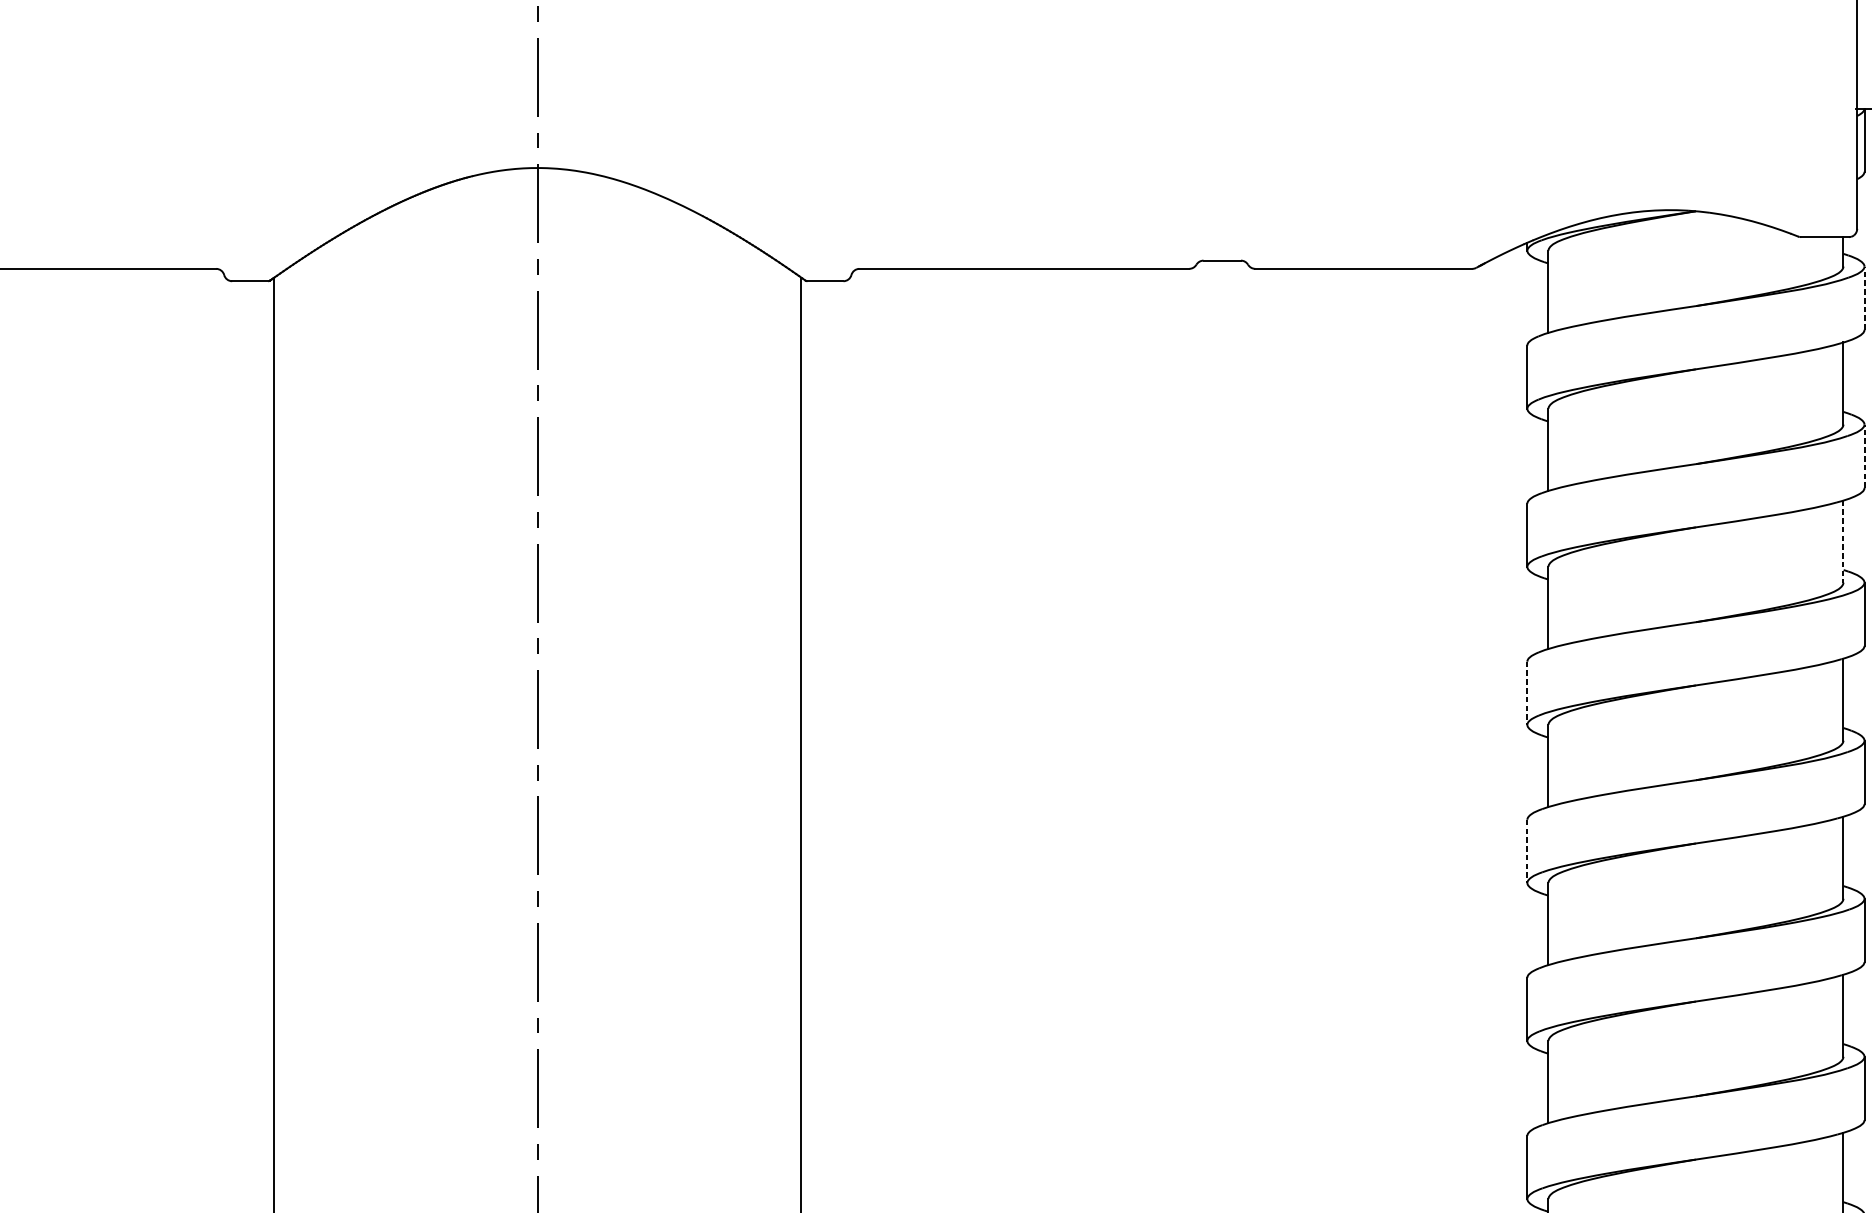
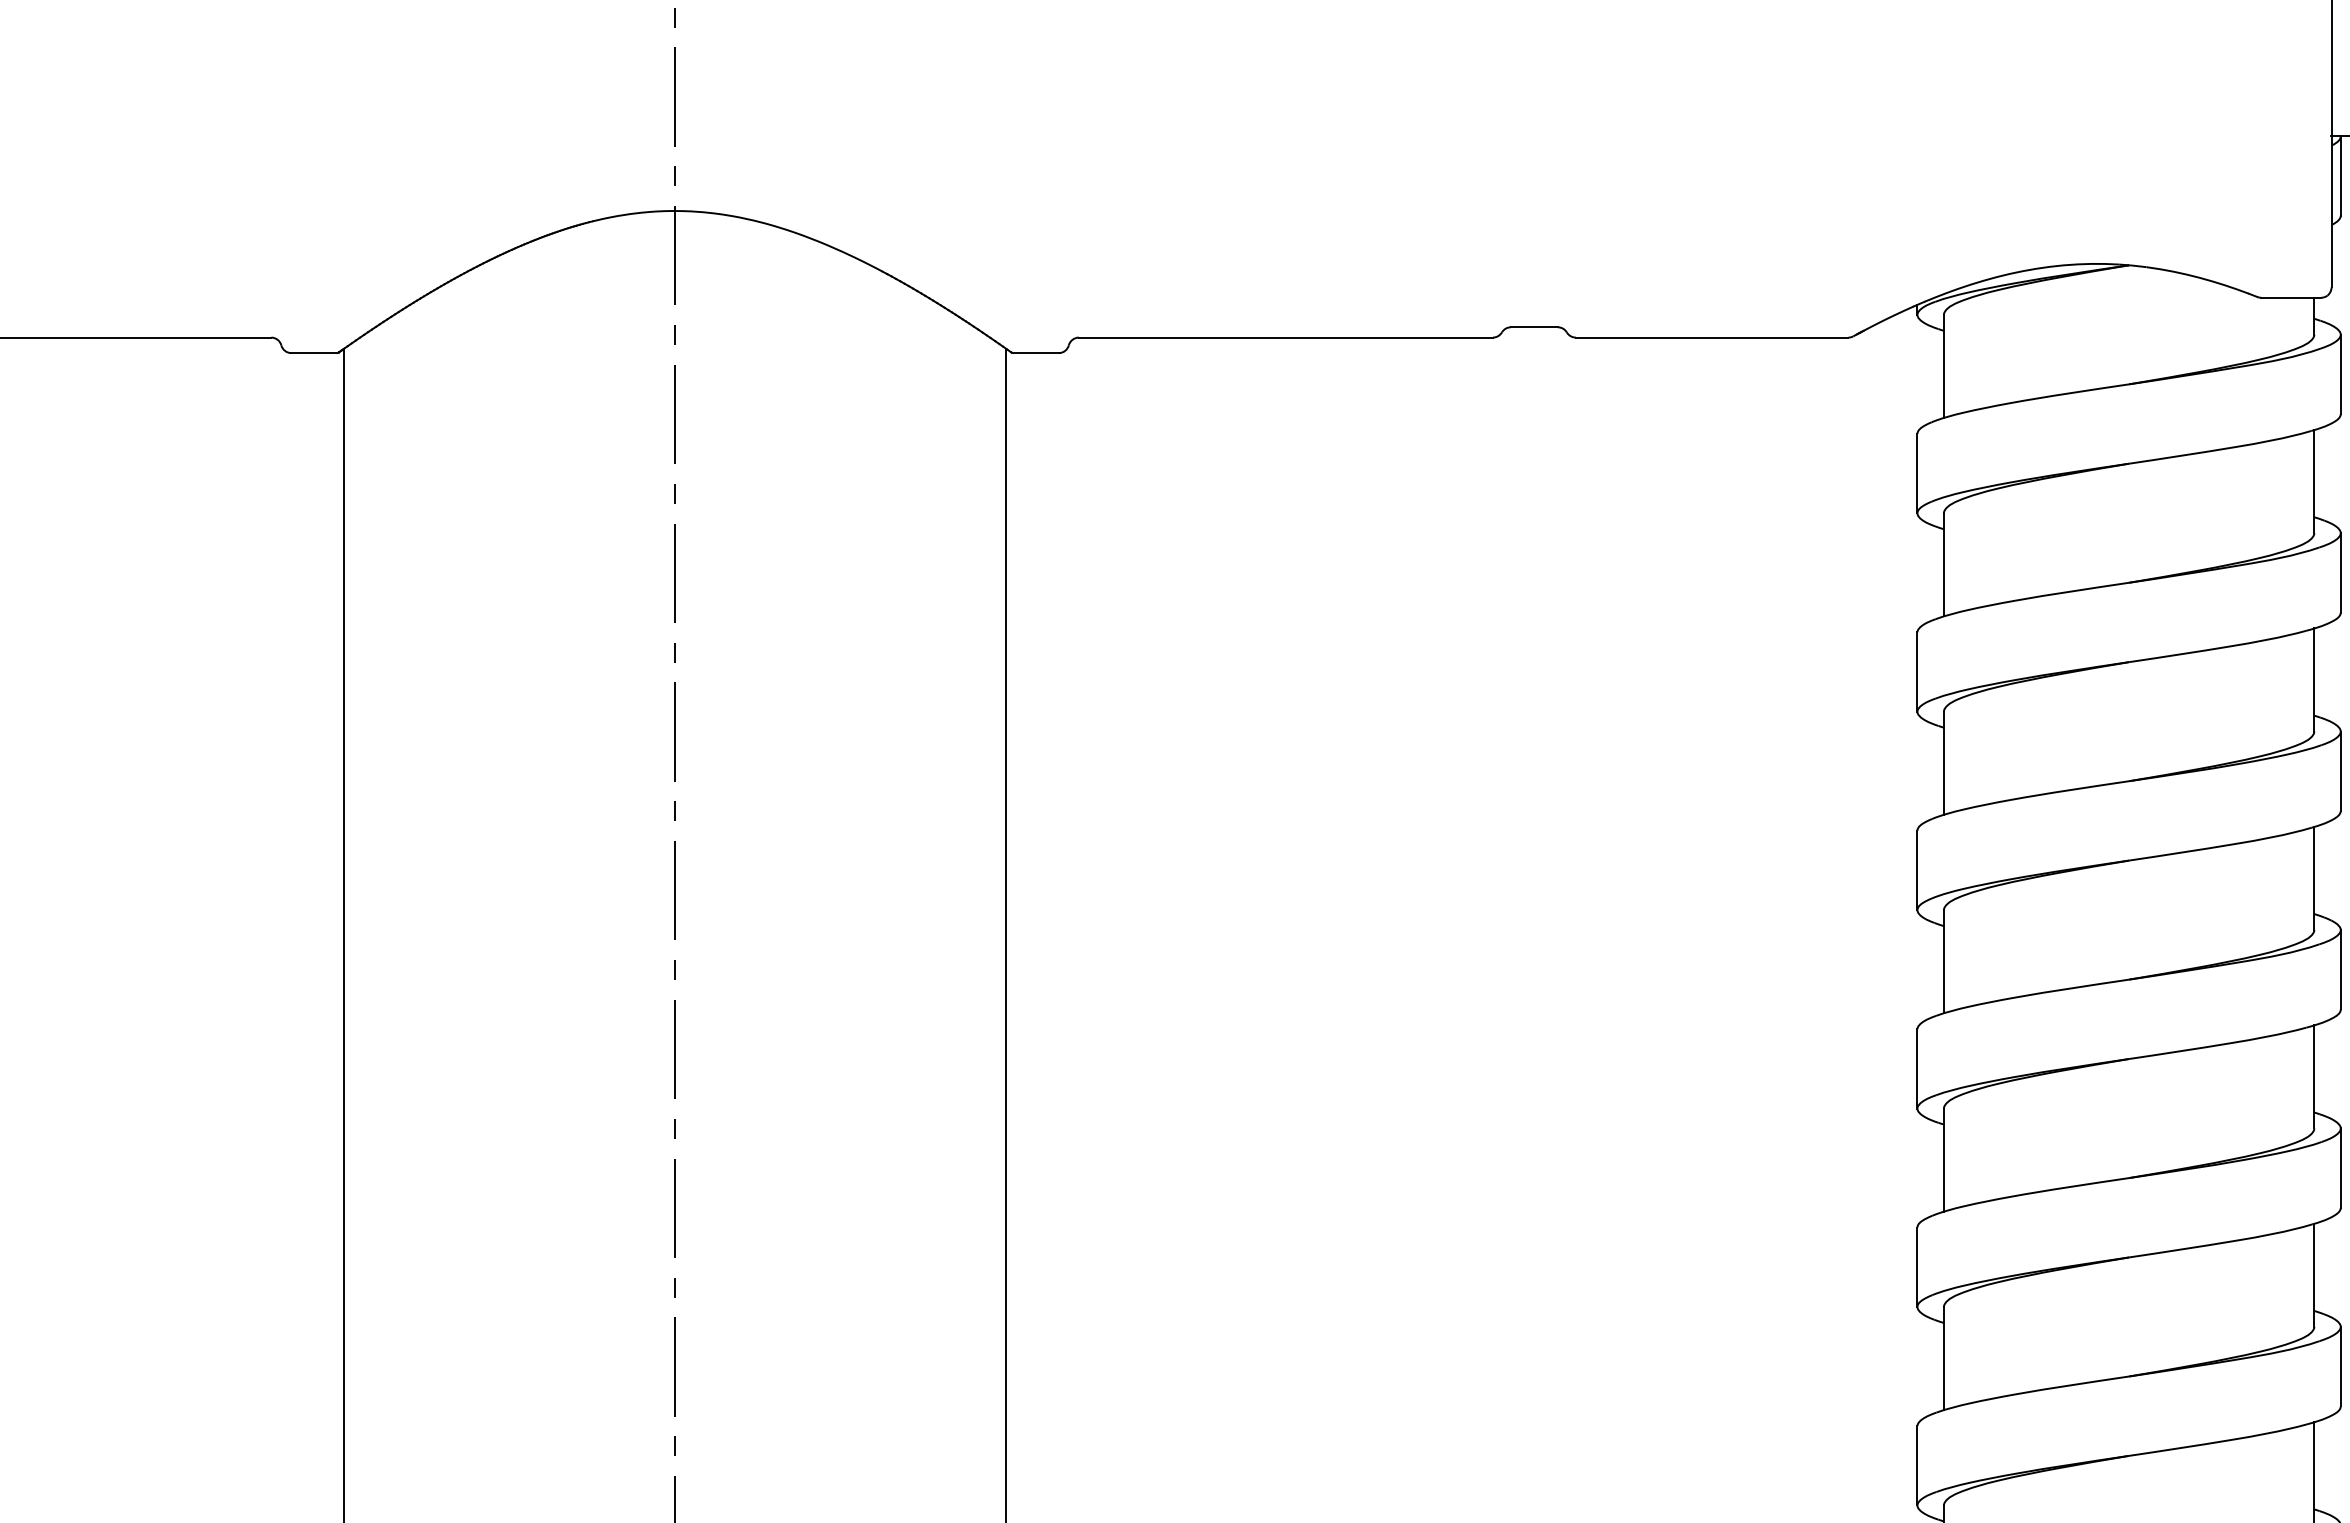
line: (1864, 298) -> (2340, 374), dashed -> solid
line: (1864, 455) -> (2340, 572), dashed -> solid
line: (1843, 541) -> (2314, 680), dashed -> solid
line: (1527, 693) -> (1917, 870), dashed -> solid
line: (1527, 851) -> (1917, 1068), dashed -> solid

